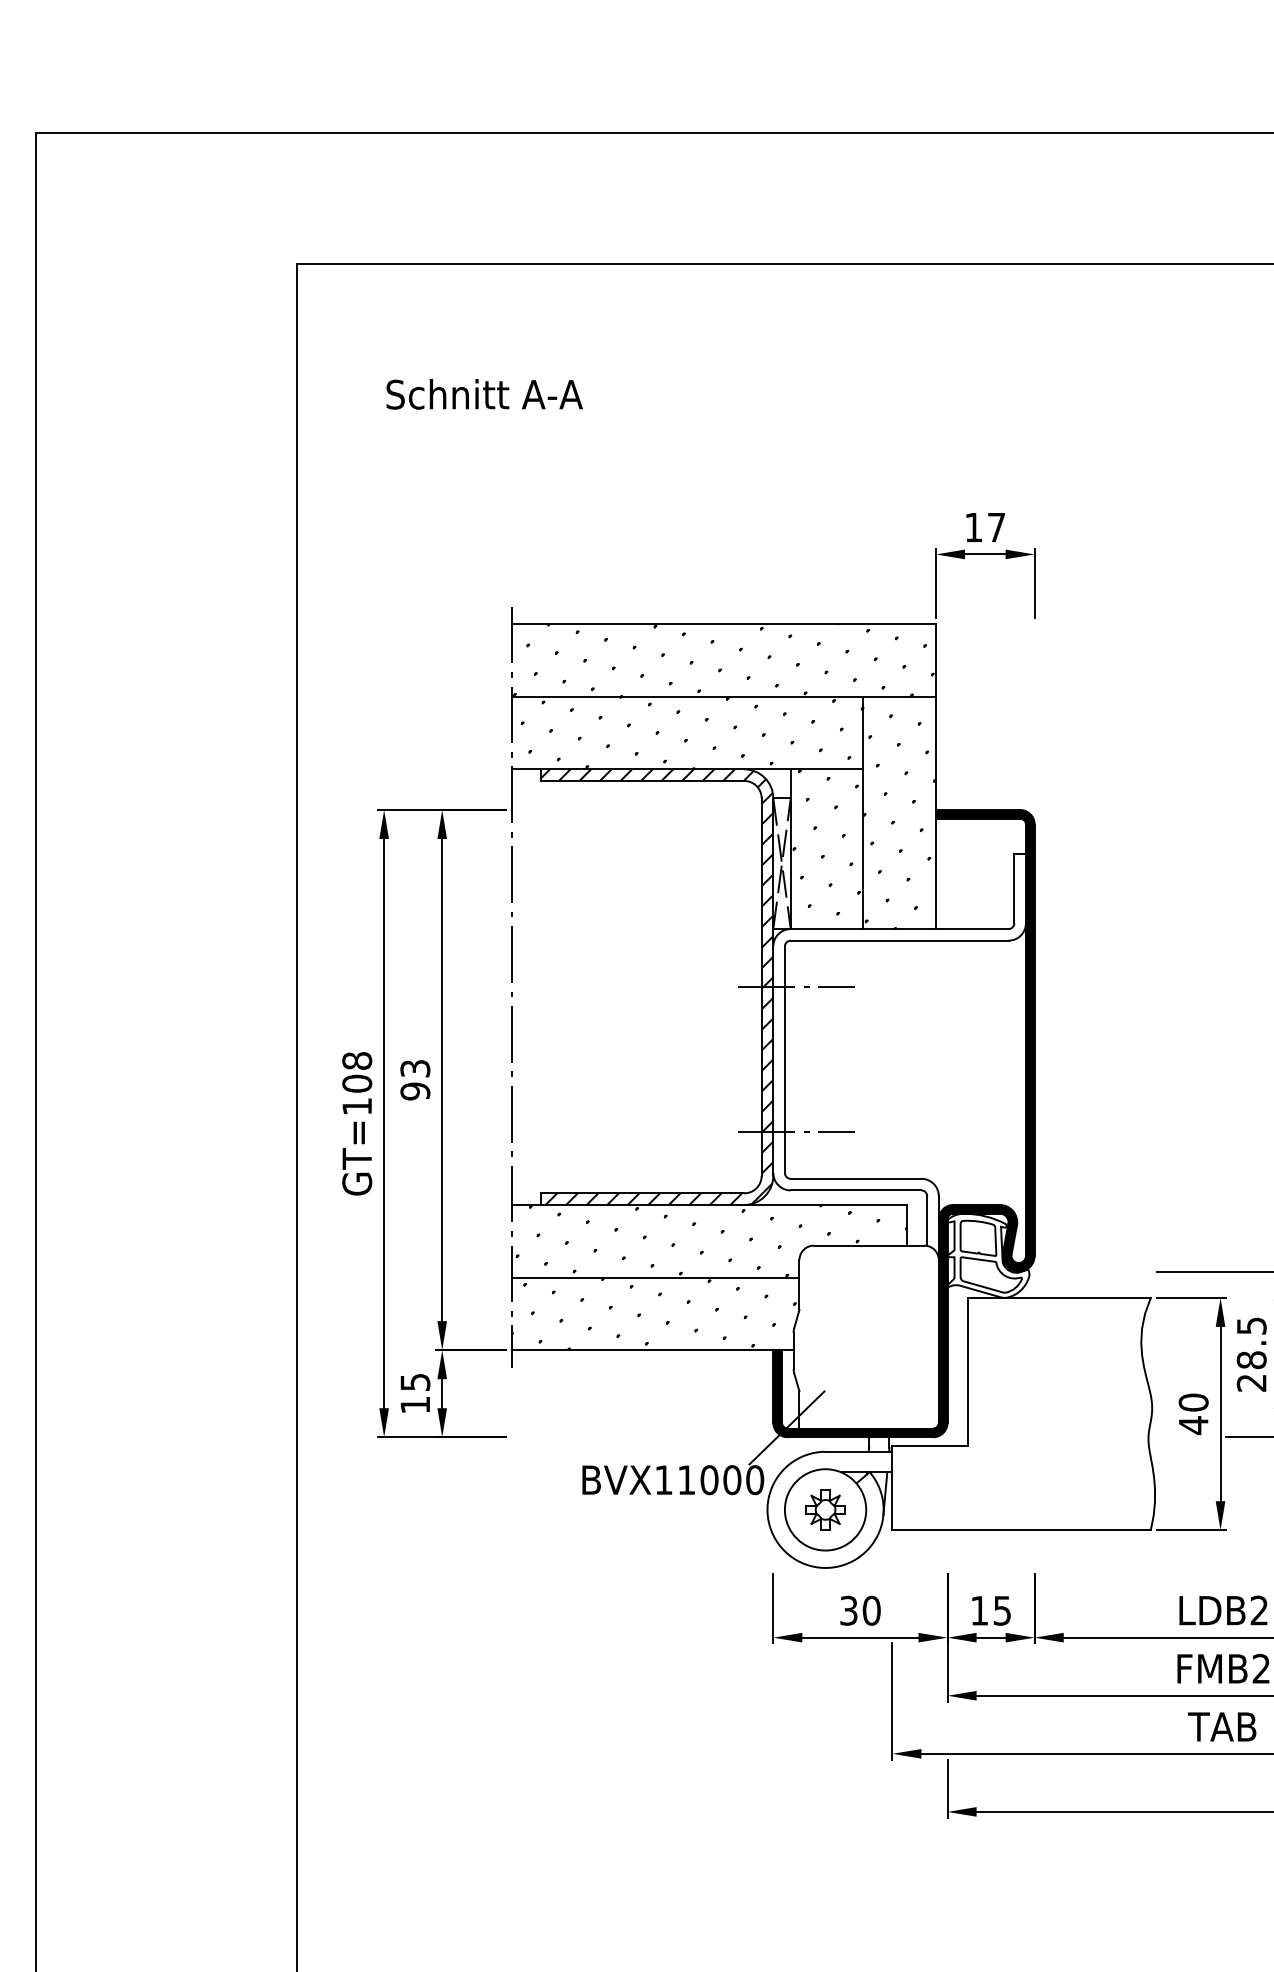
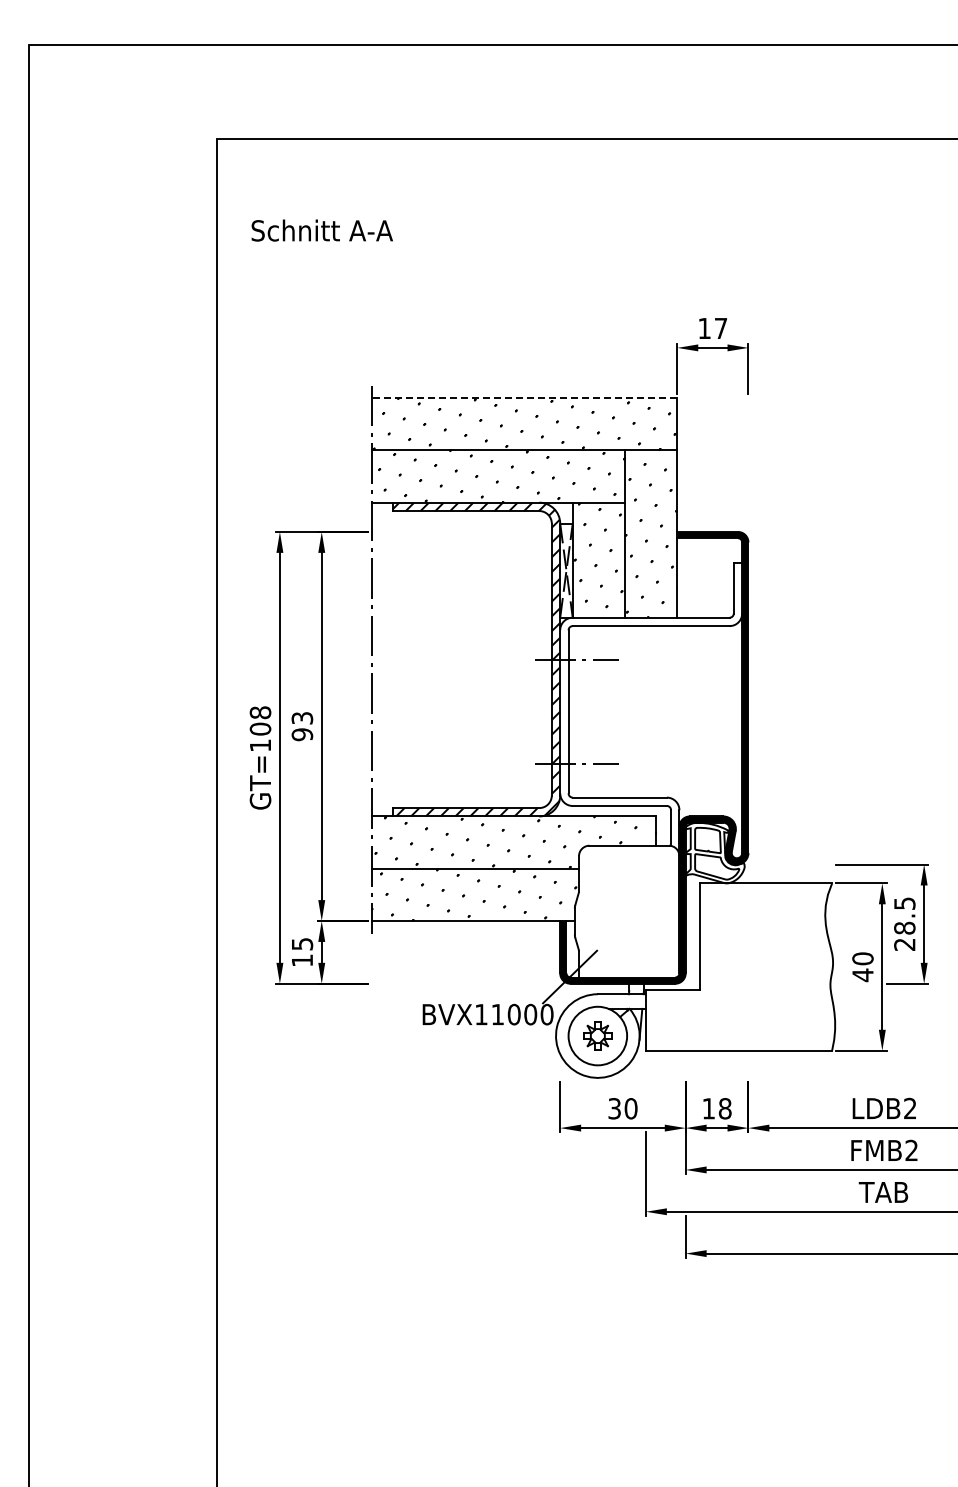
text: (483, 394) -> (321, 230), moved
line: (723, 624) -> (524, 398), solid -> dashed
text: (1001, 1610) -> (724, 1108), 15 -> 18

